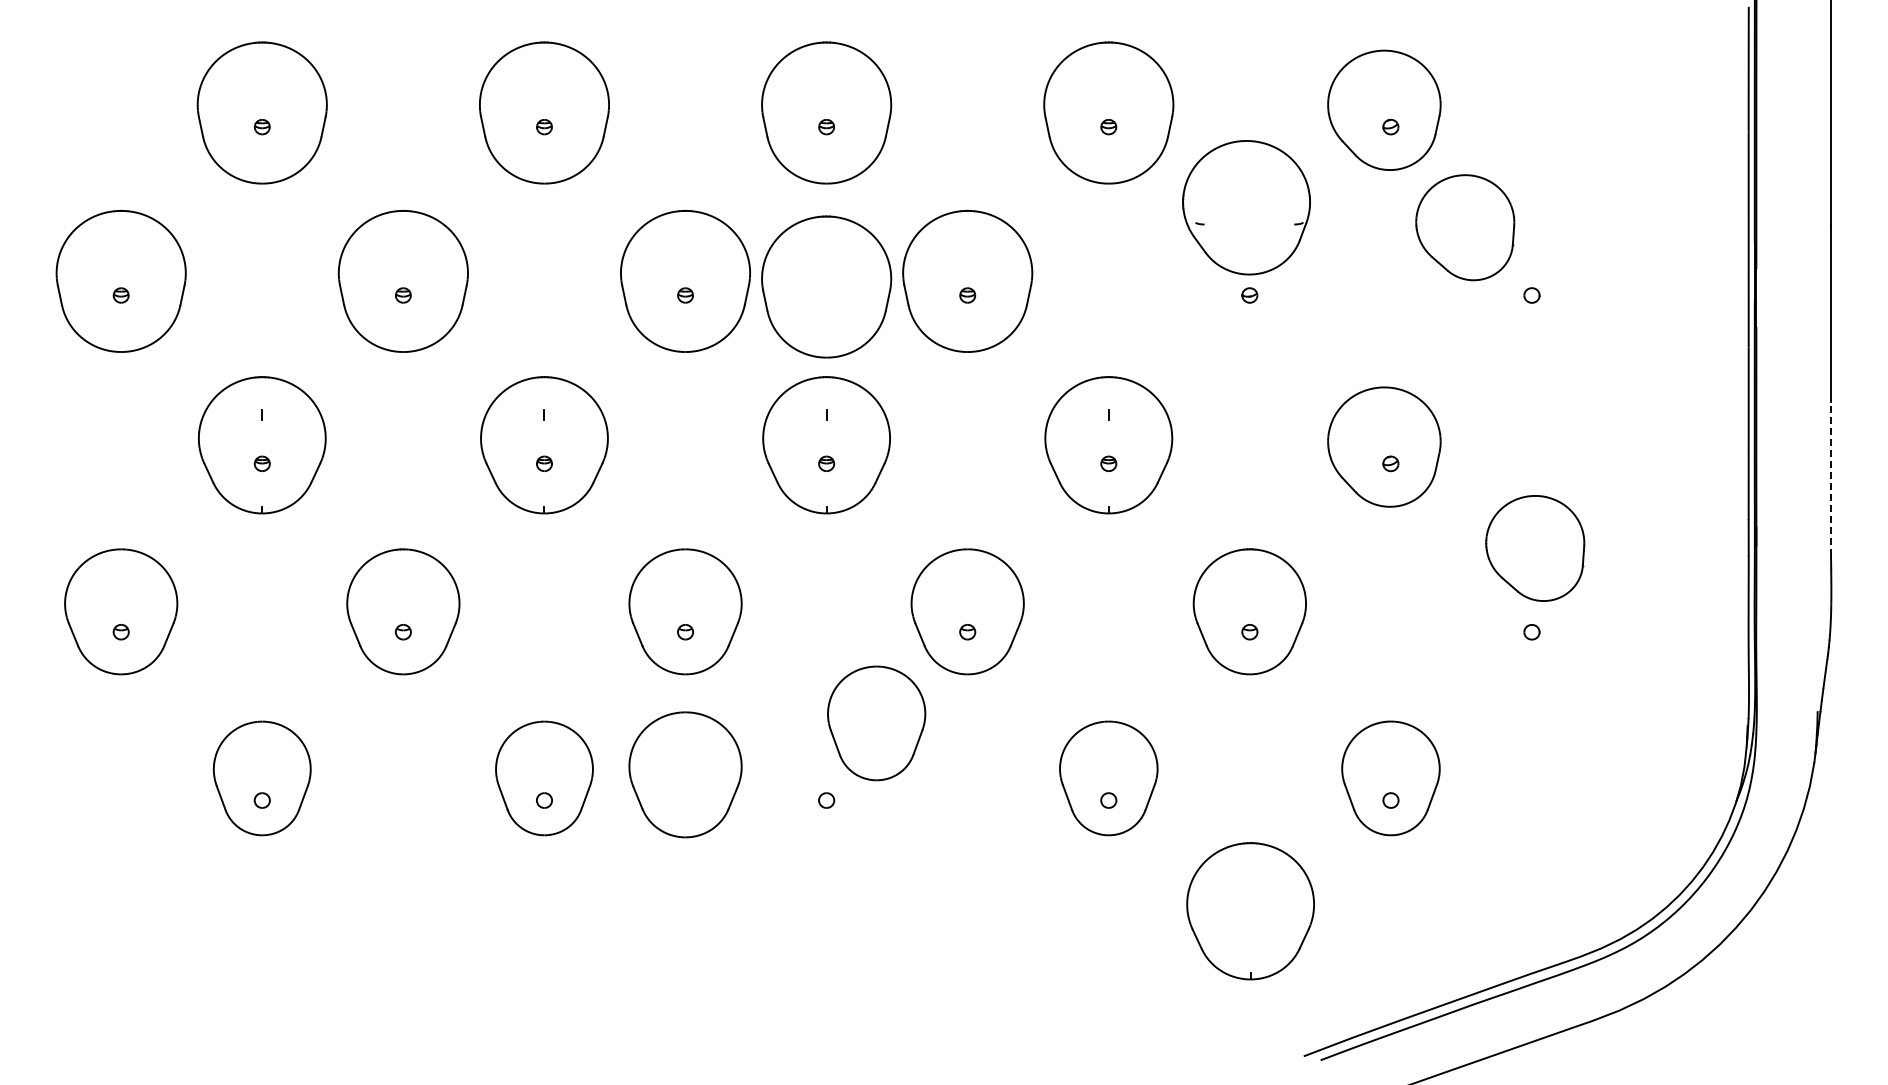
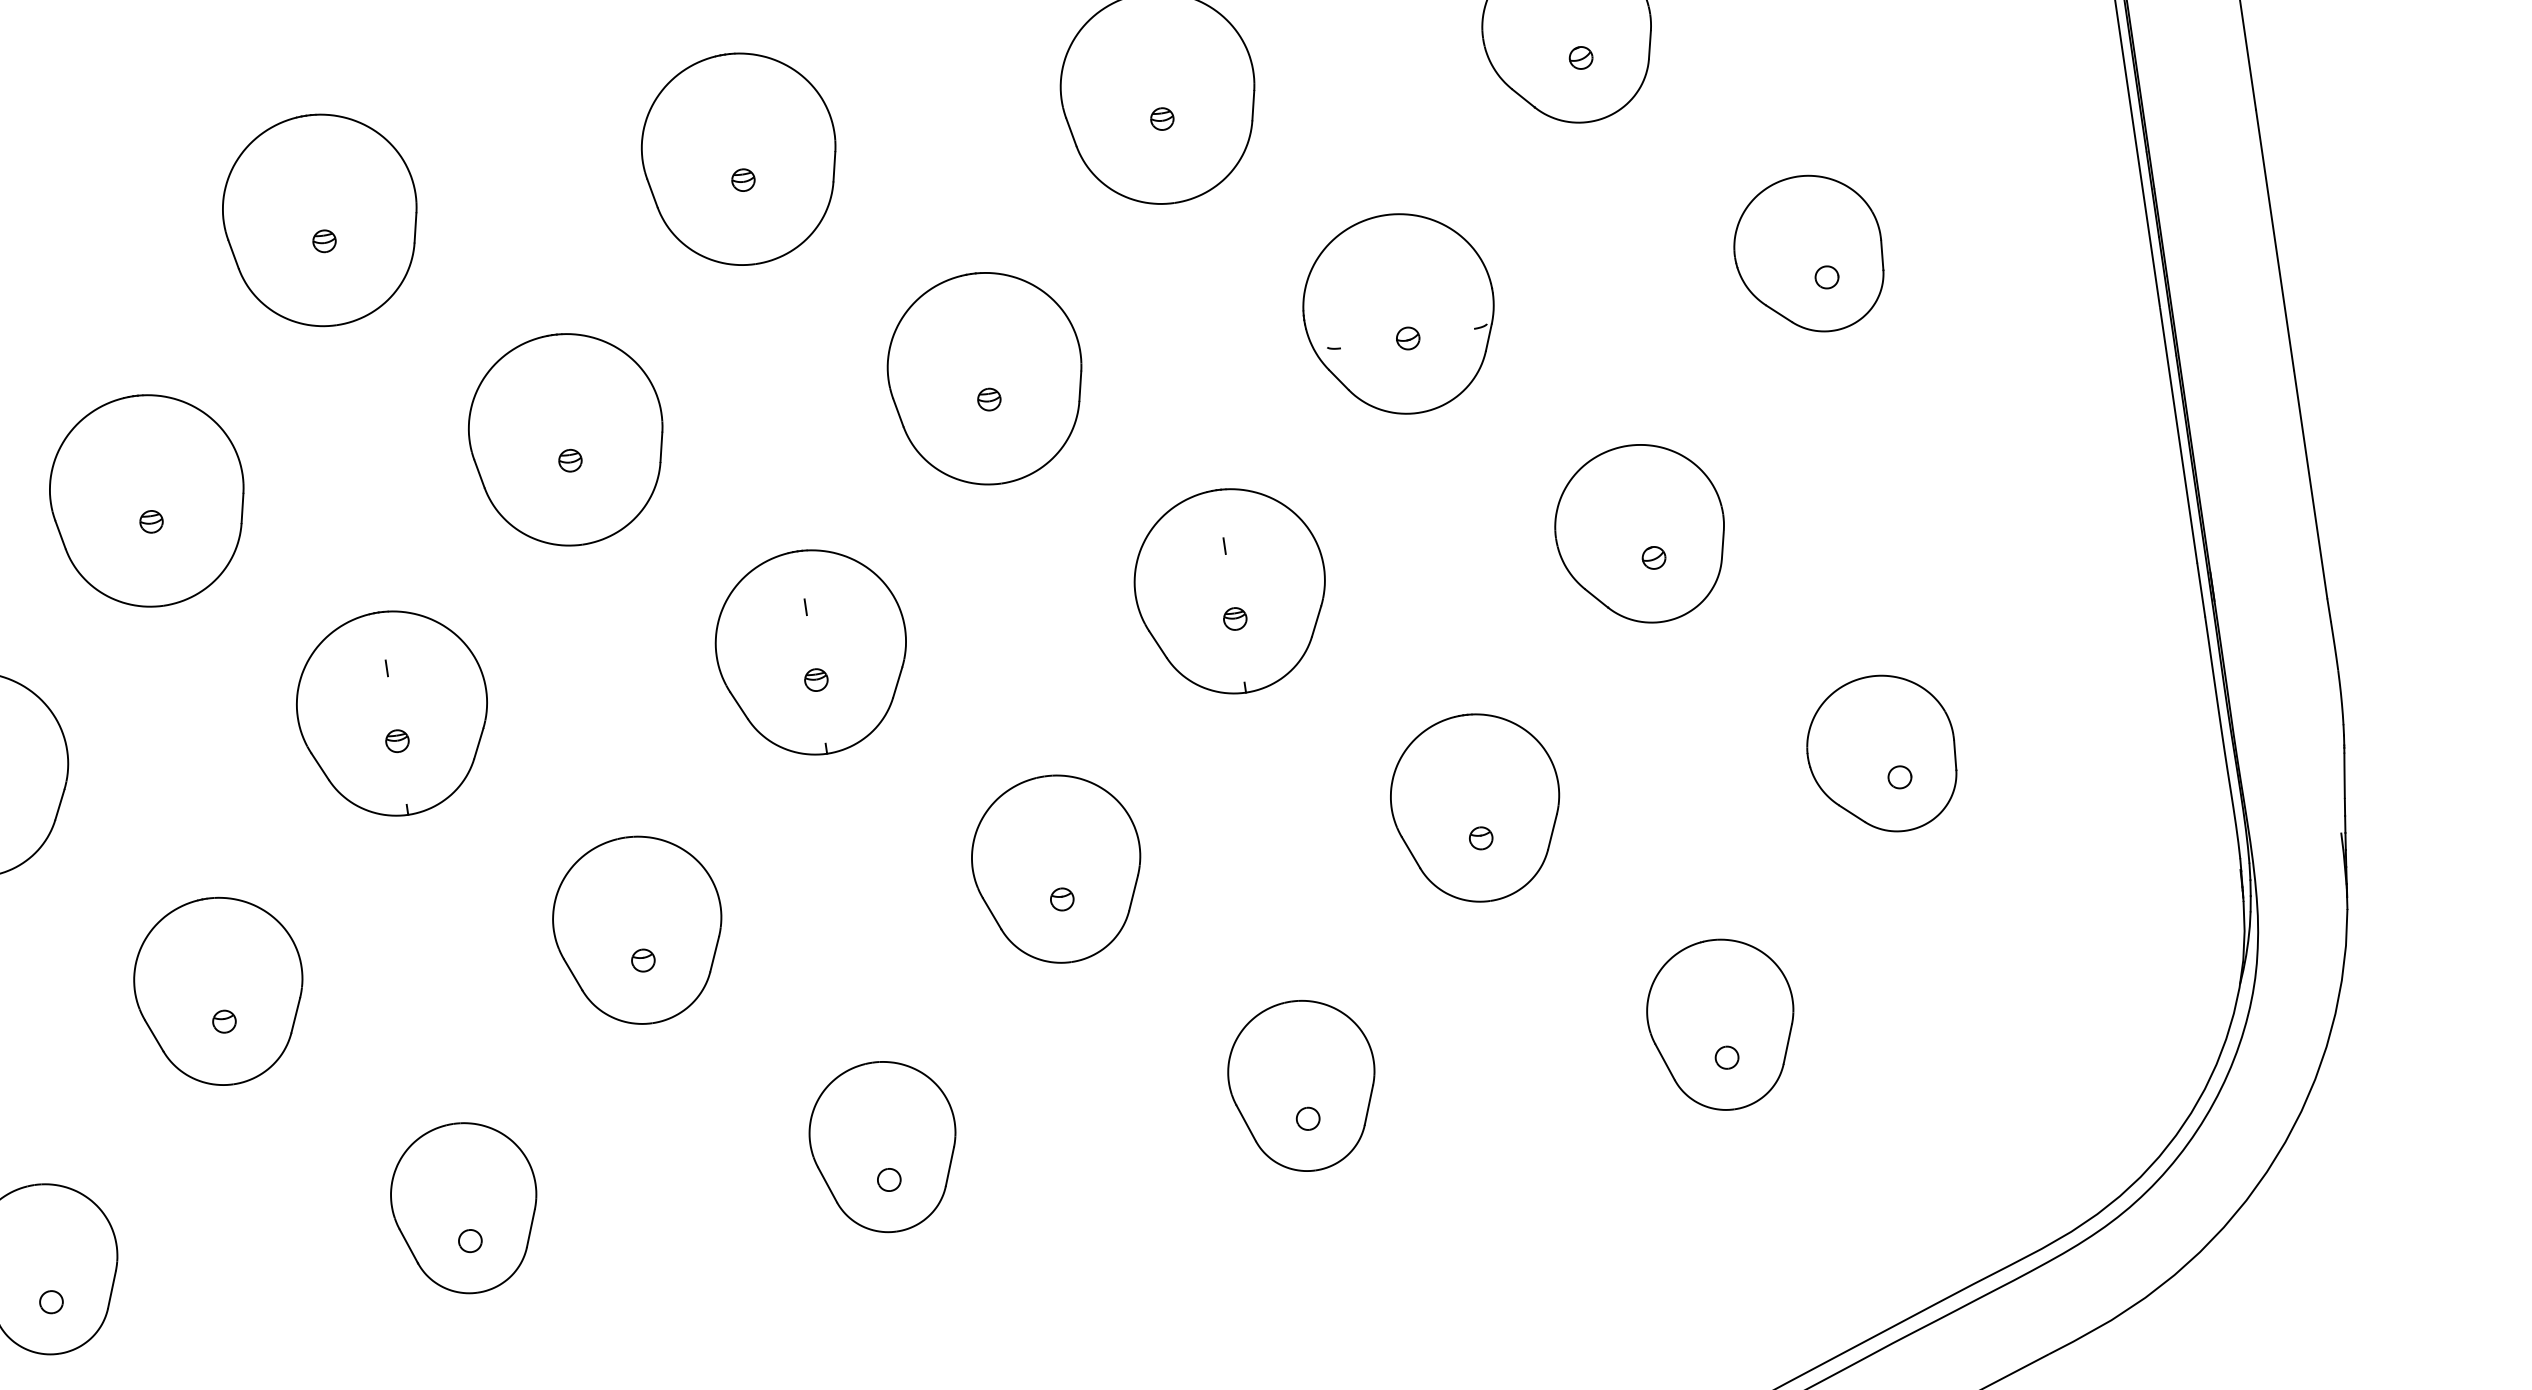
part: (1246, 207) -> (1399, 313), moved
part: (1465, 227) -> (1809, 254), moved
part: (826, 286) -> (777, 416), removed
line: (1831, 479) -> (2311, 485), dashed -> solid
part: (1535, 548) -> (1882, 754), moved
part: (876, 723) -> (884, 1147), moved
part: (685, 774) -> (674, 1171), removed
part: (1250, 911) -> (1542, 1252), removed

